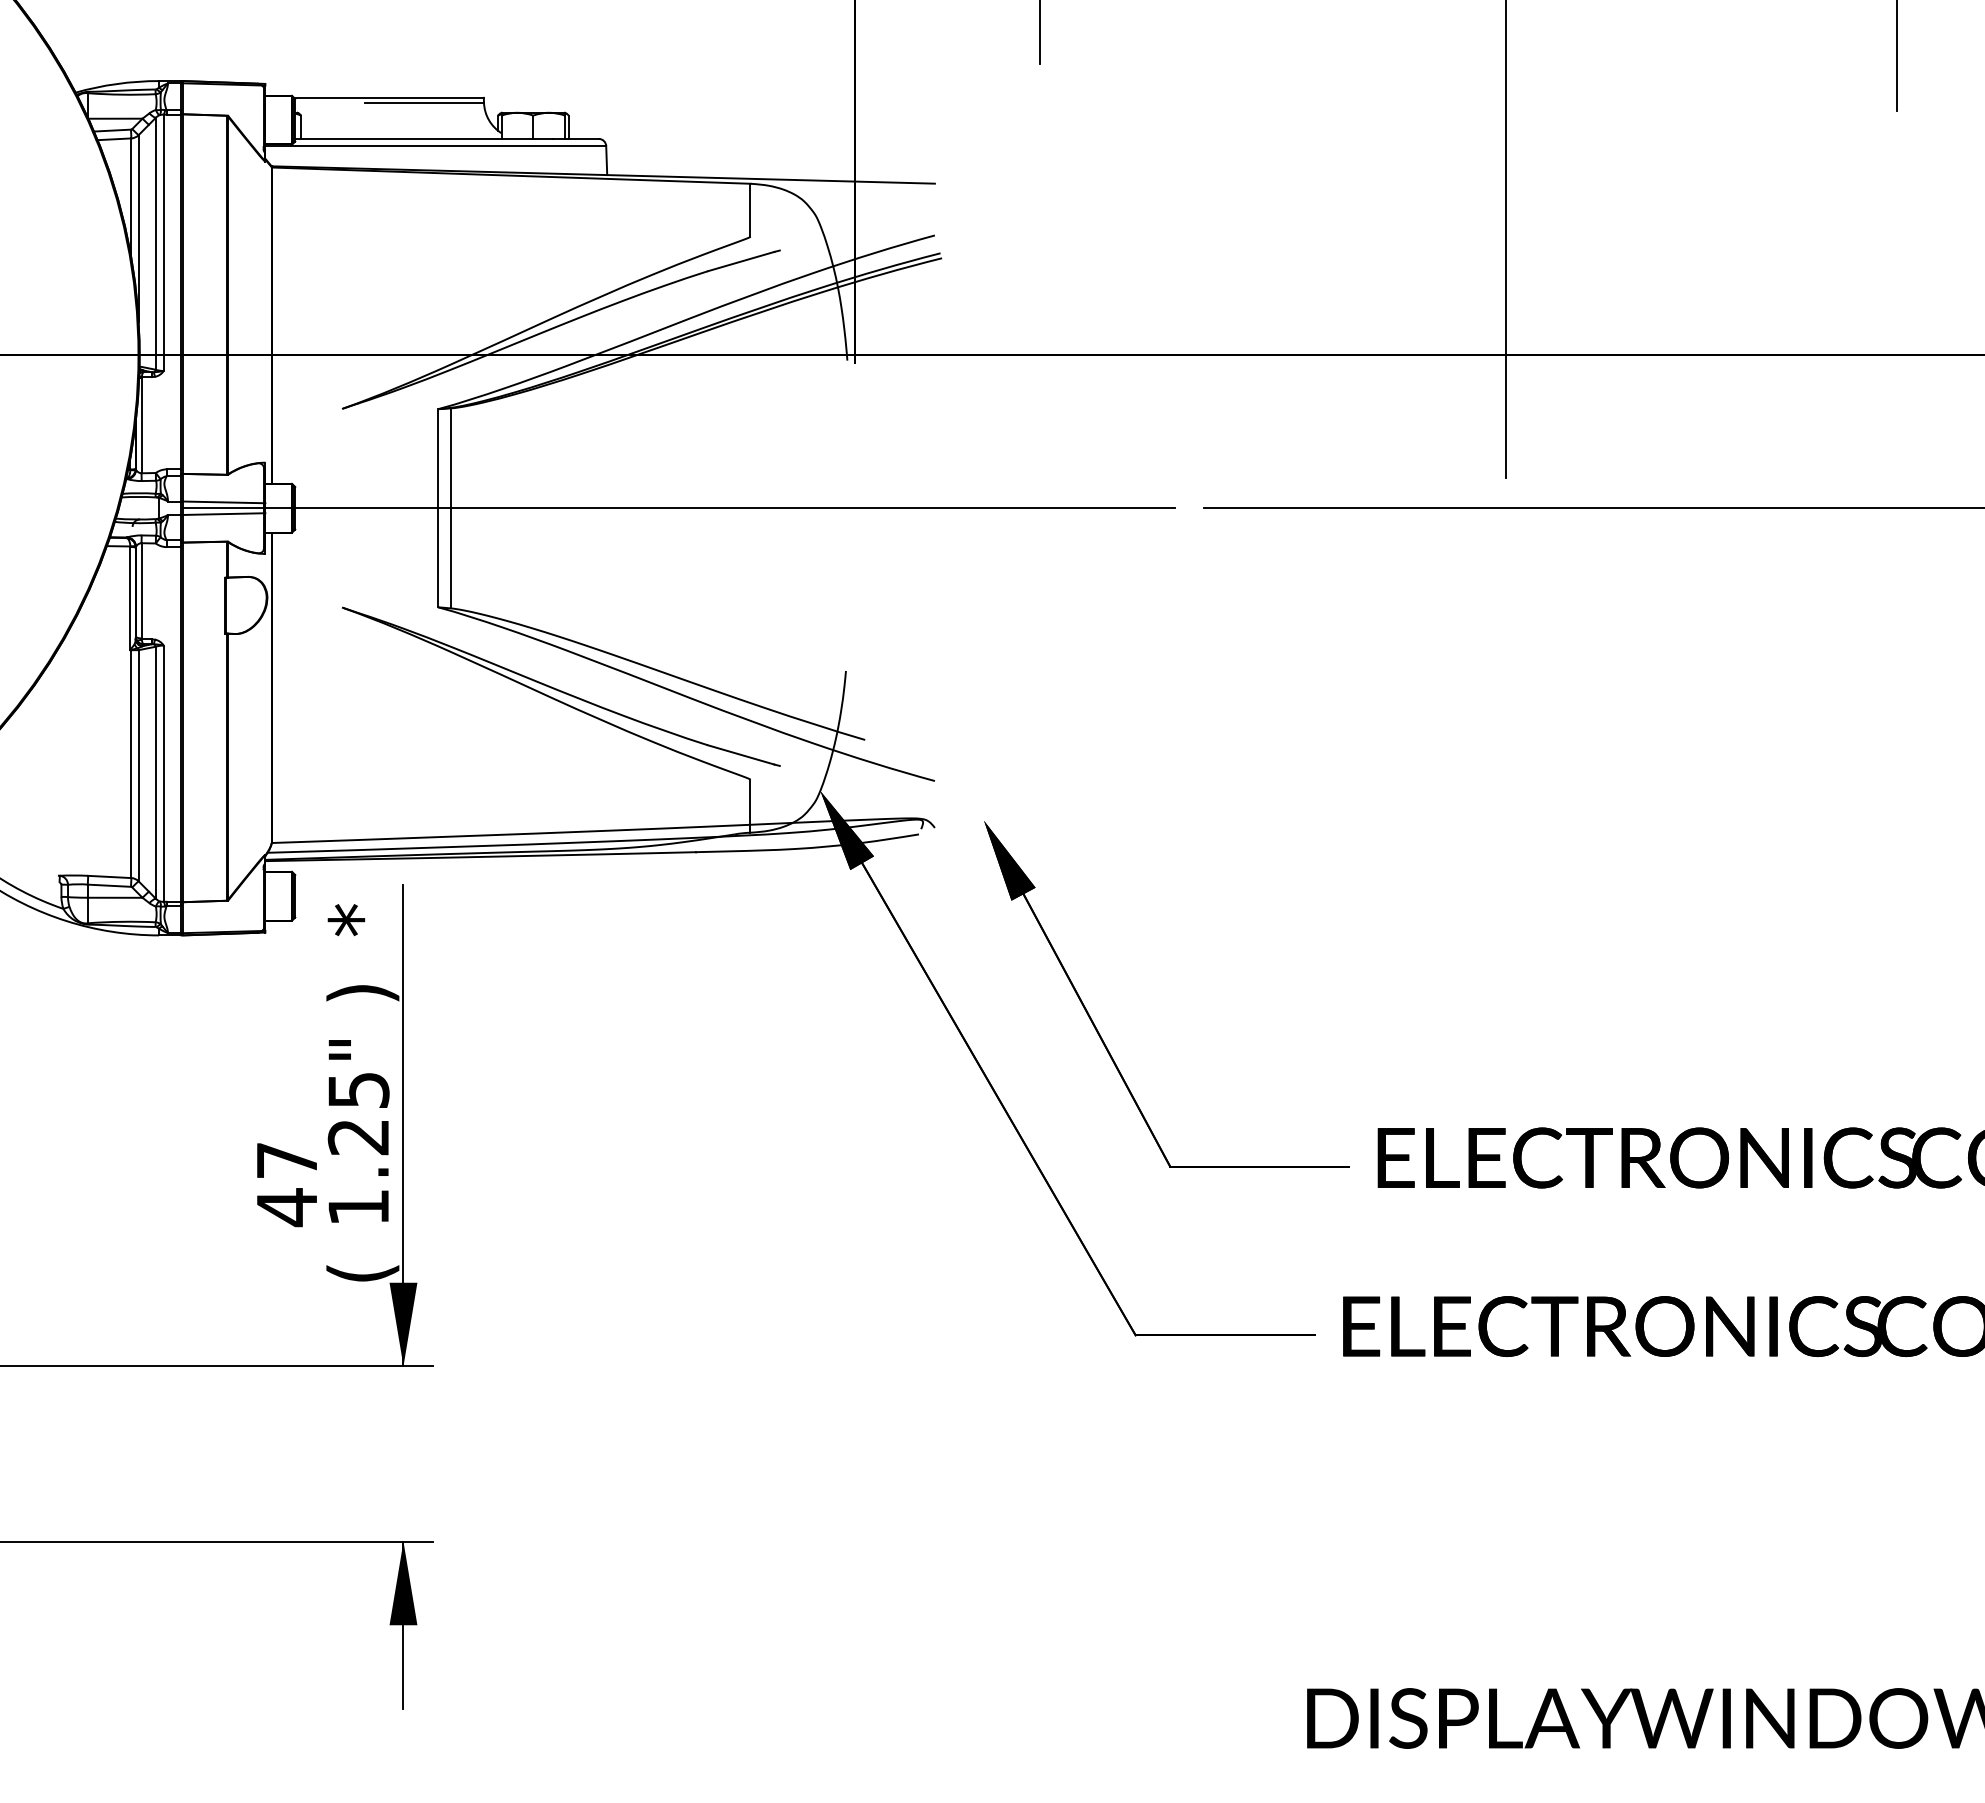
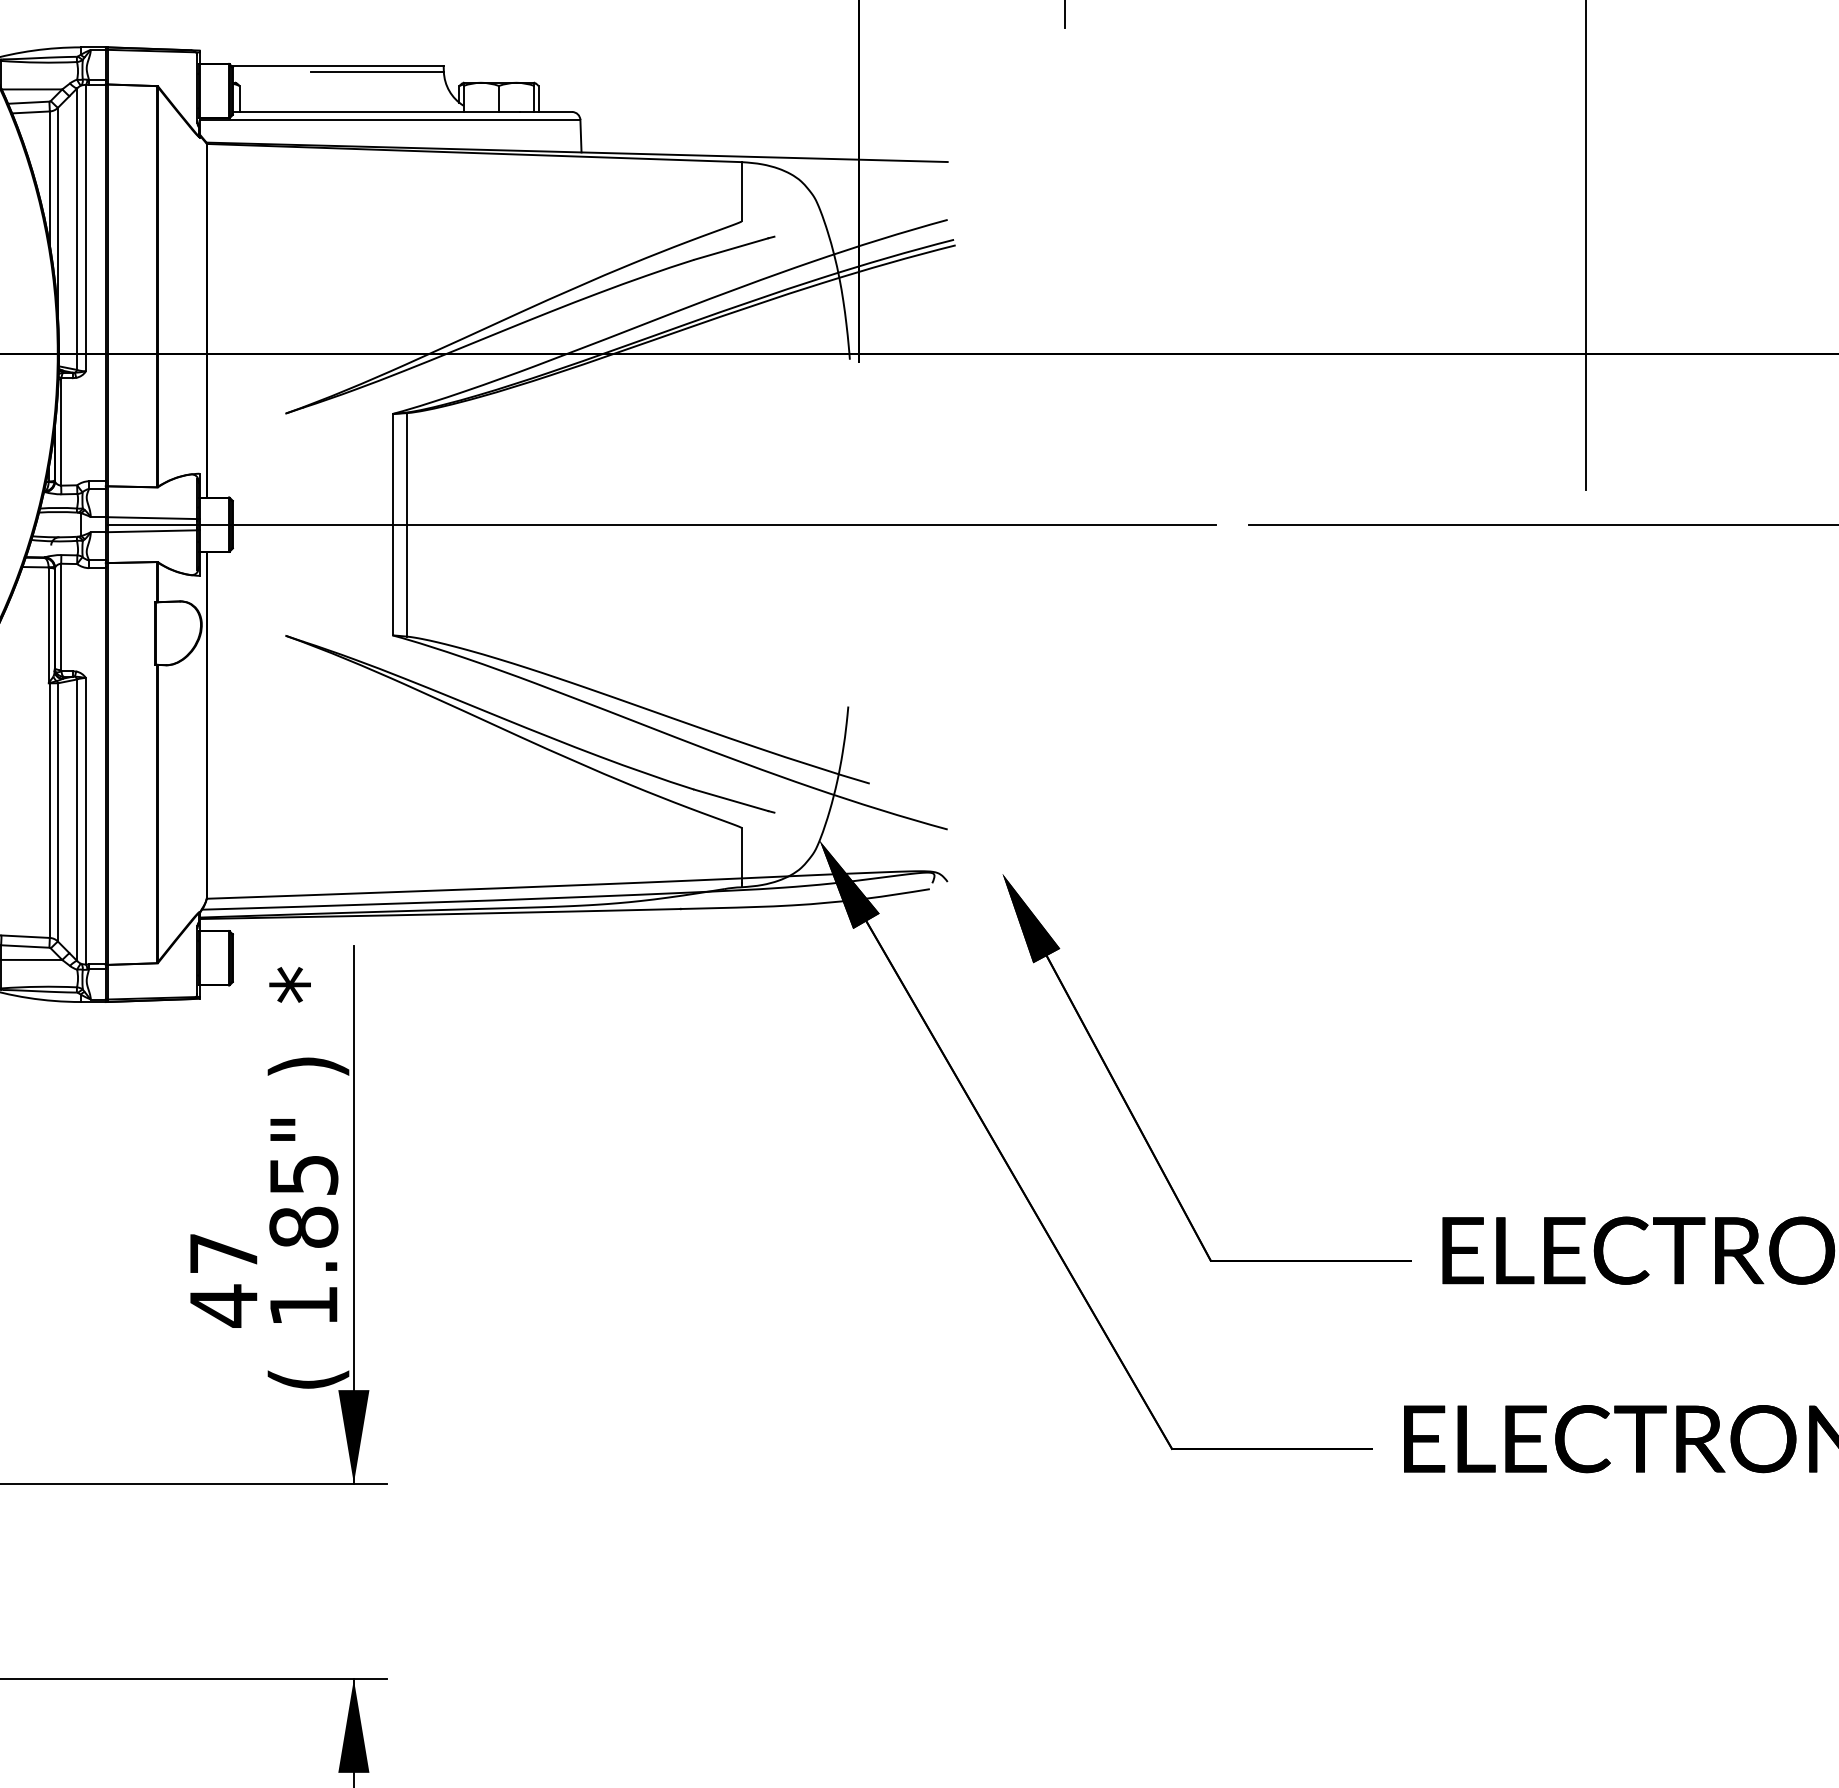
text: (358, 1136) -> (303, 1226), 1.25" -> 1.85"

